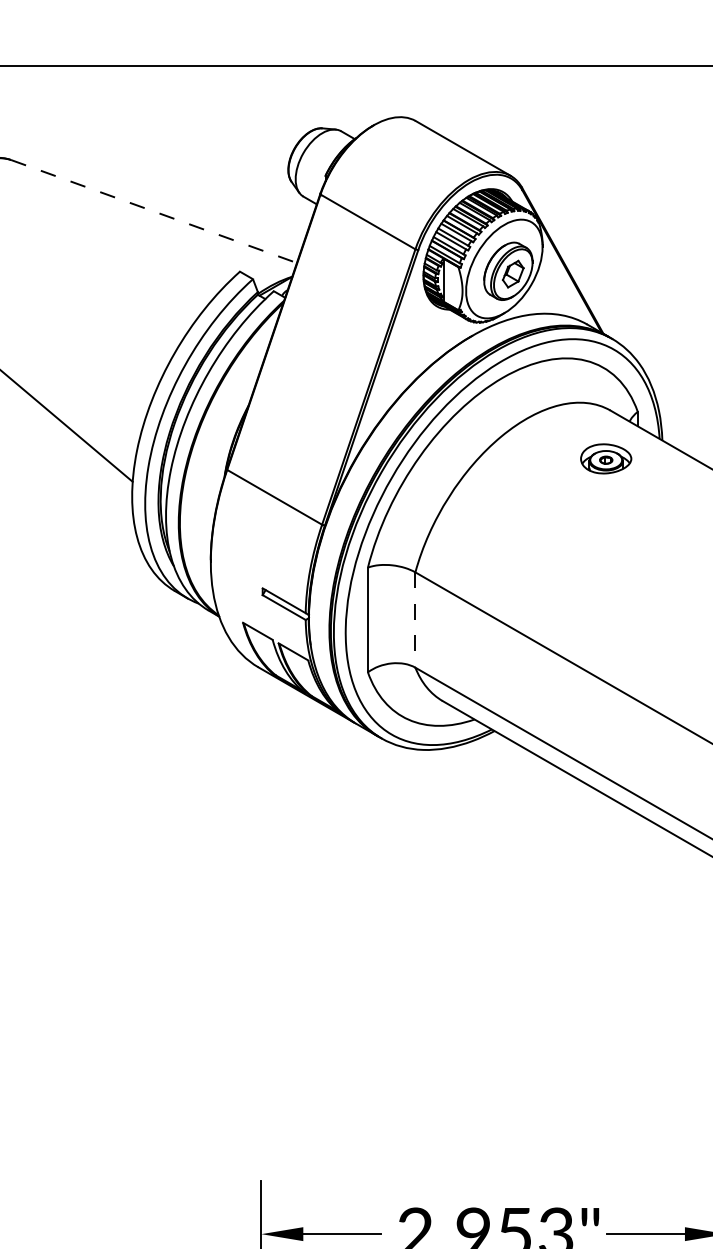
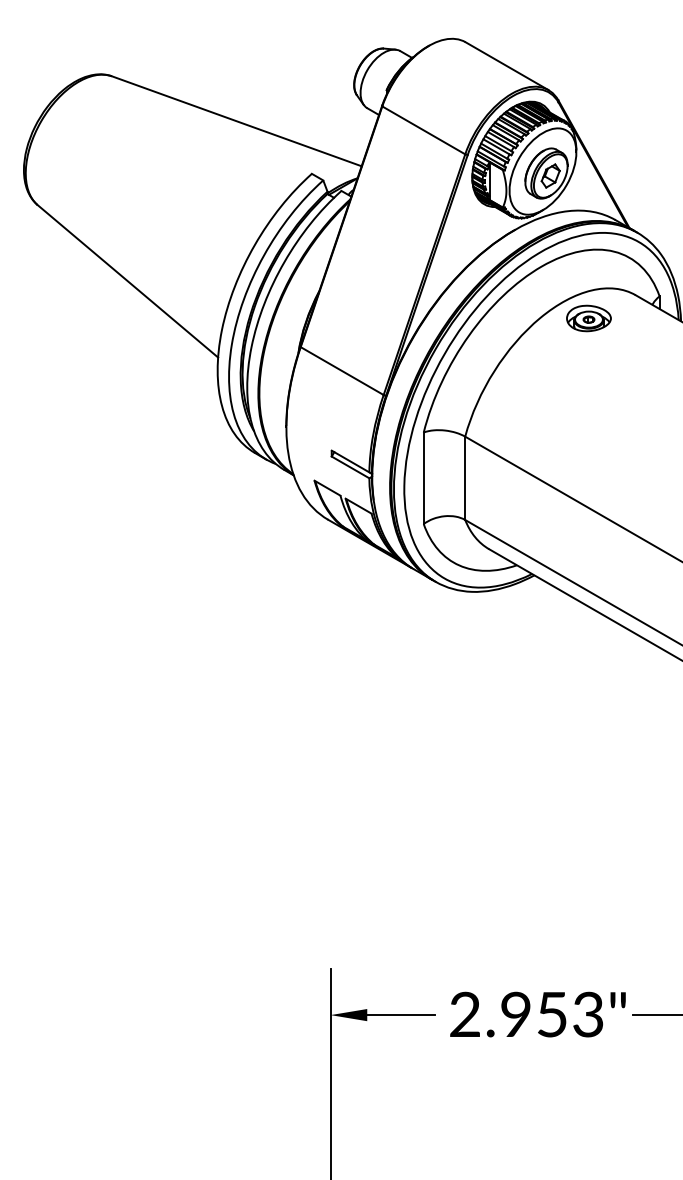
line: (153, 211) -> (236, 121), dashed -> solid
part: (605, 458) -> (588, 318), moved
line: (415, 620) -> (465, 478), dashed -> solid

